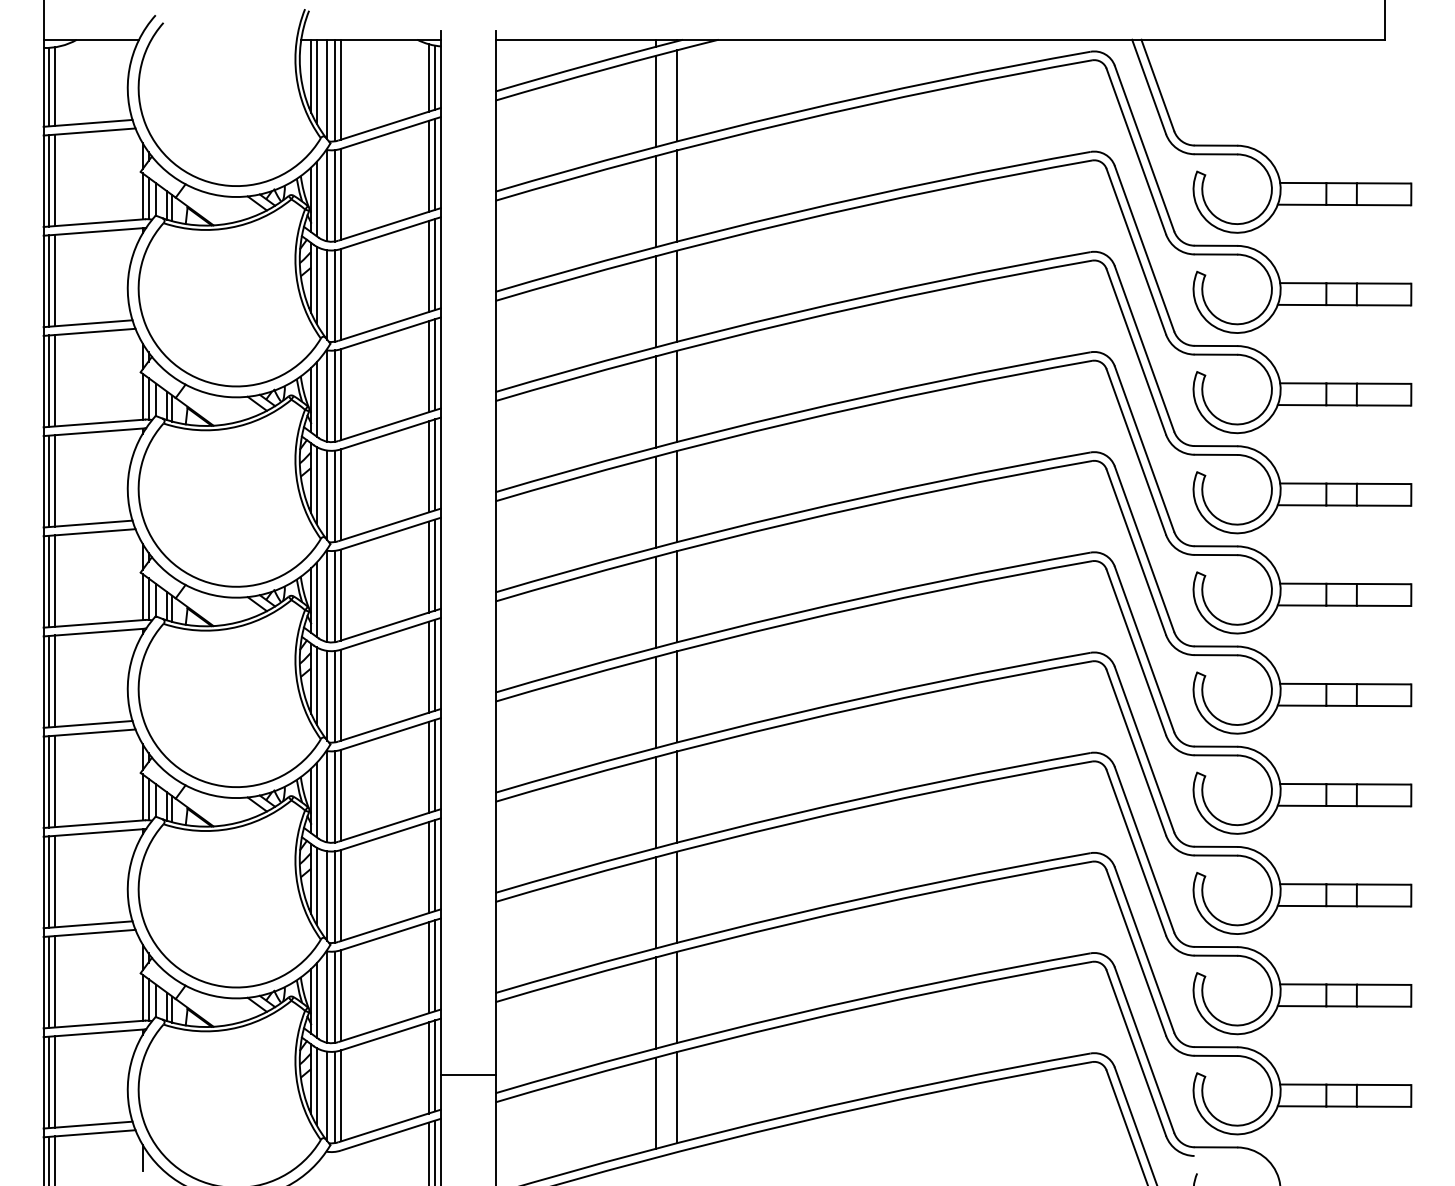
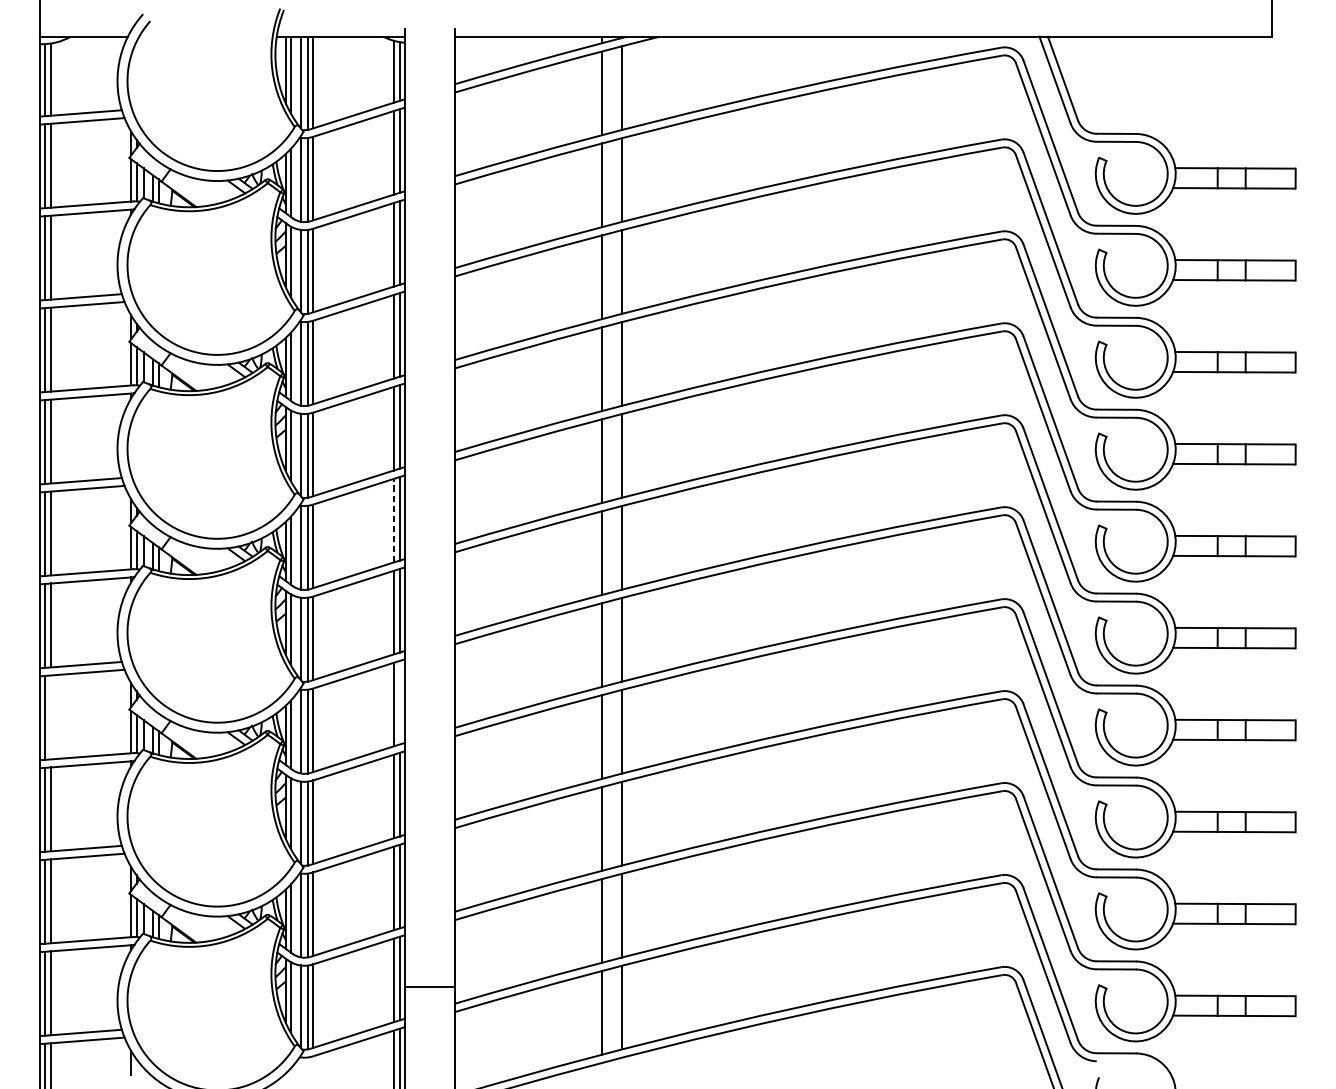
line: (428, 567) -> (393, 521), solid -> dashed
line: (435, 764) -> (399, 701), removed
line: (55, 781) -> (51, 717), removed

